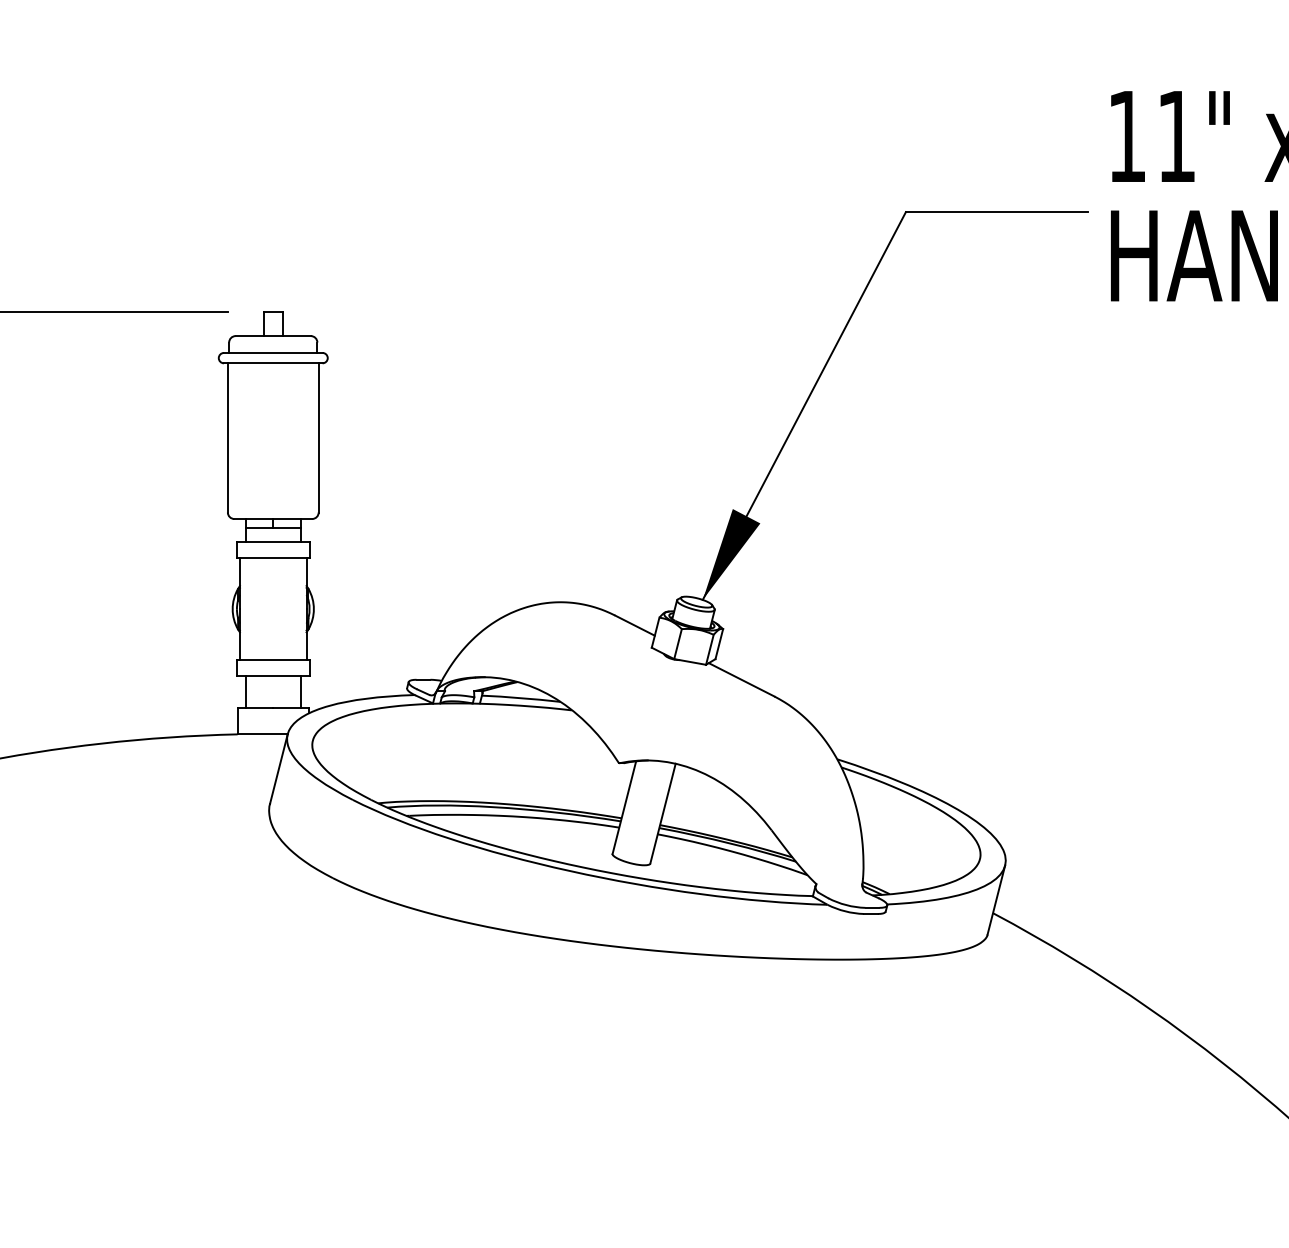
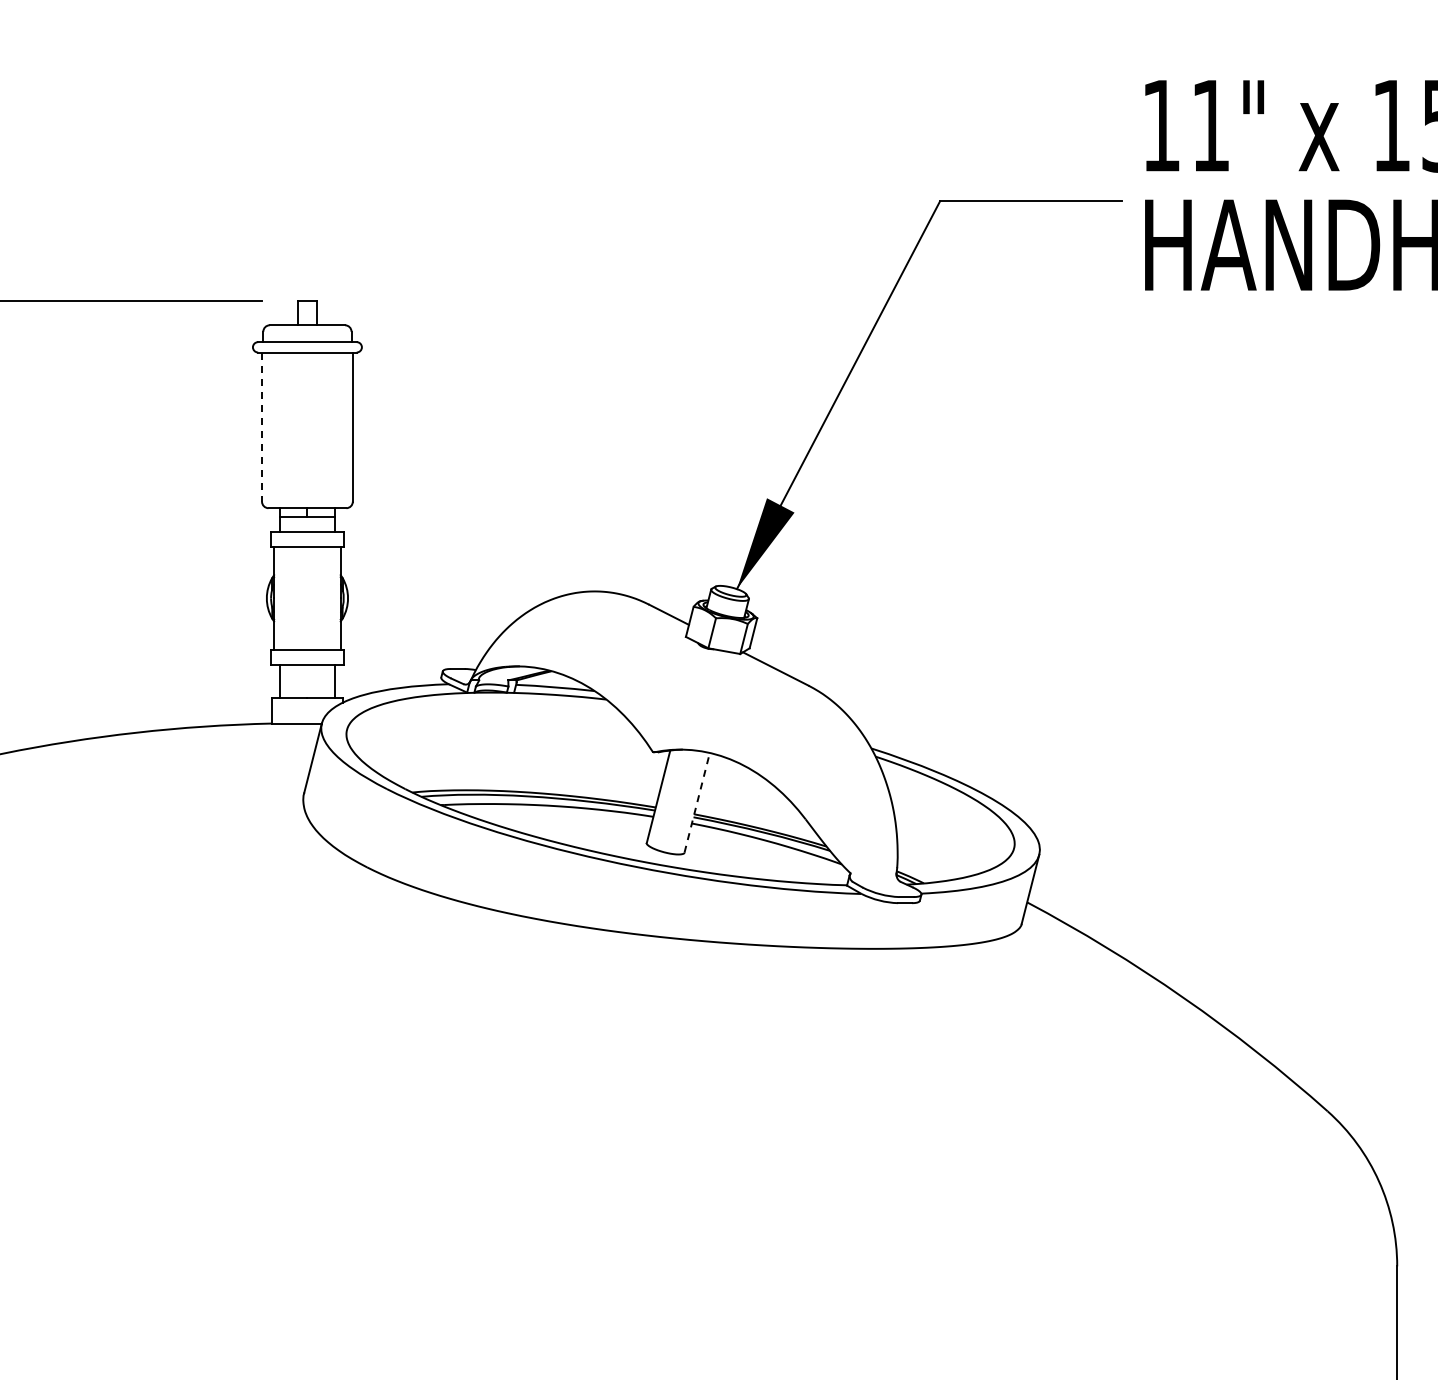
line: (228, 438) -> (262, 427), solid -> dashed
line: (663, 813) -> (697, 802), solid -> dashed

